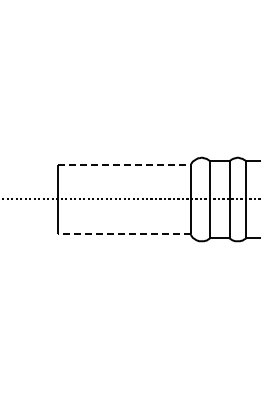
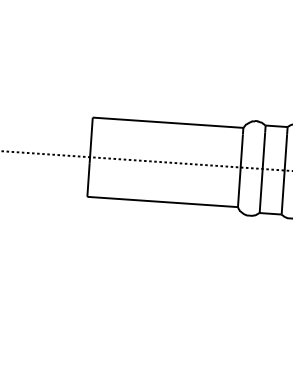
line: (124, 164) -> (168, 122), dashed -> solid
line: (123, 234) -> (161, 201), dashed -> solid

